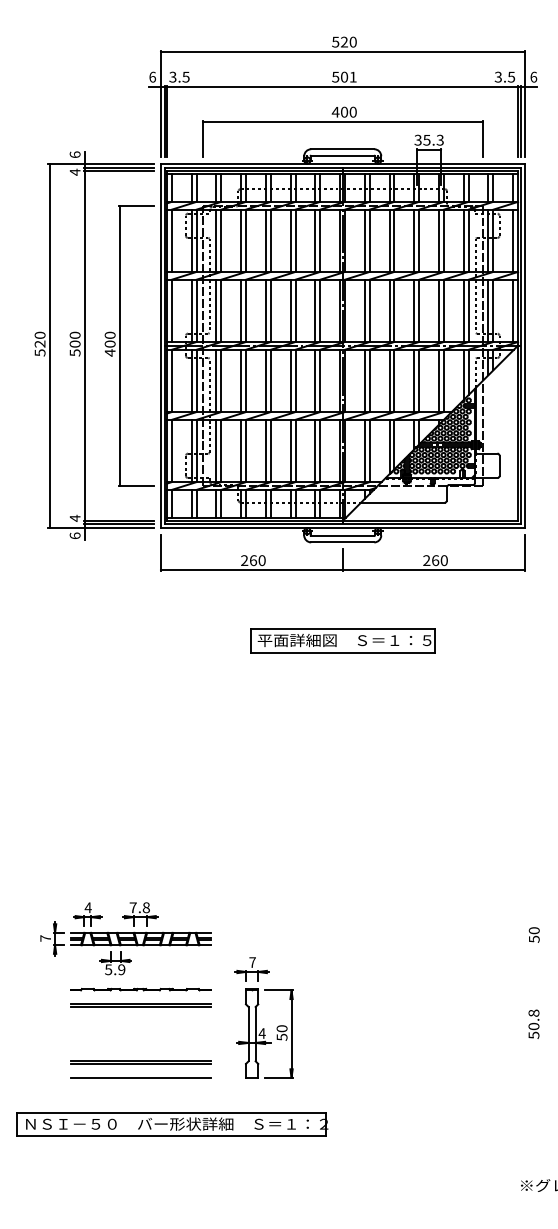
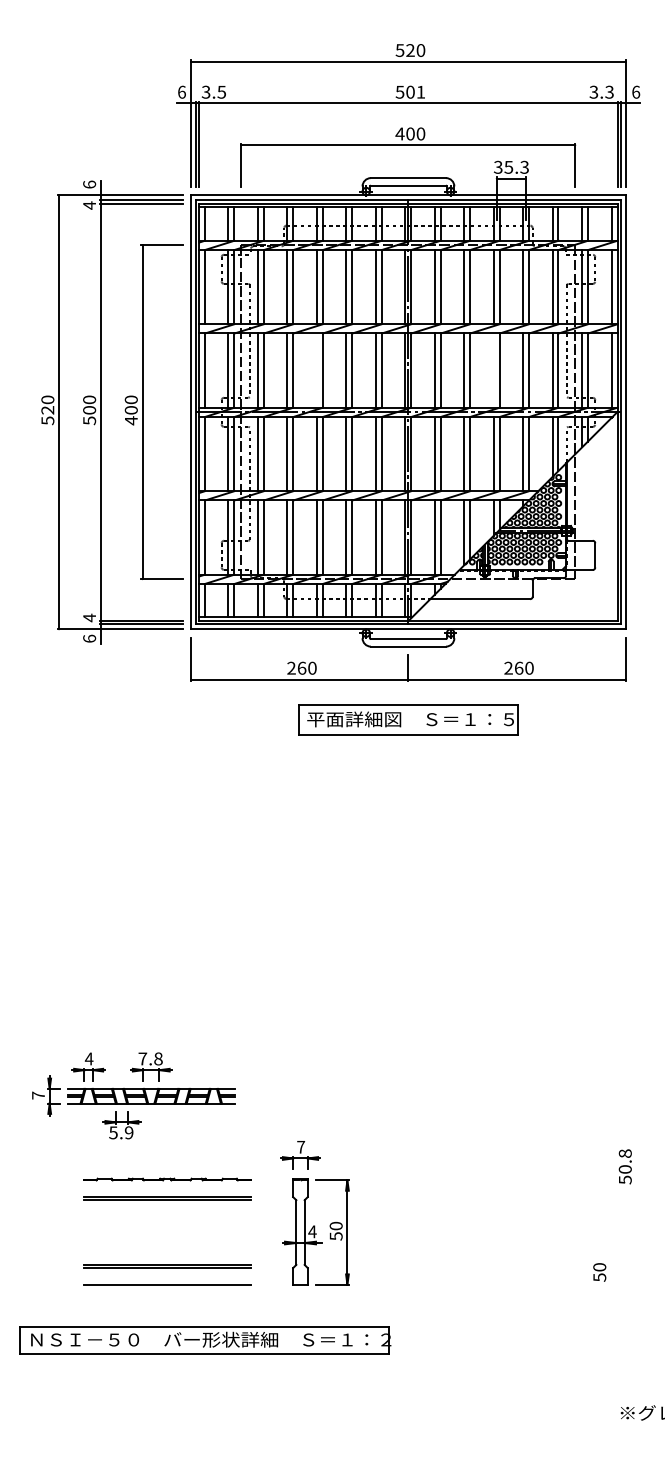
text: (511, 76) -> (609, 91), 3.5 -> 3.3
line: (265, 310) -> (316, 370), removed
line: (414, 310) -> (493, 370), removed
part: (342, 640) -> (408, 719), moved
text: (534, 935) -> (599, 1272), moved
part: (125, 938) -> (133, 1095), moved
text: (533, 1024) -> (624, 1166), moved

